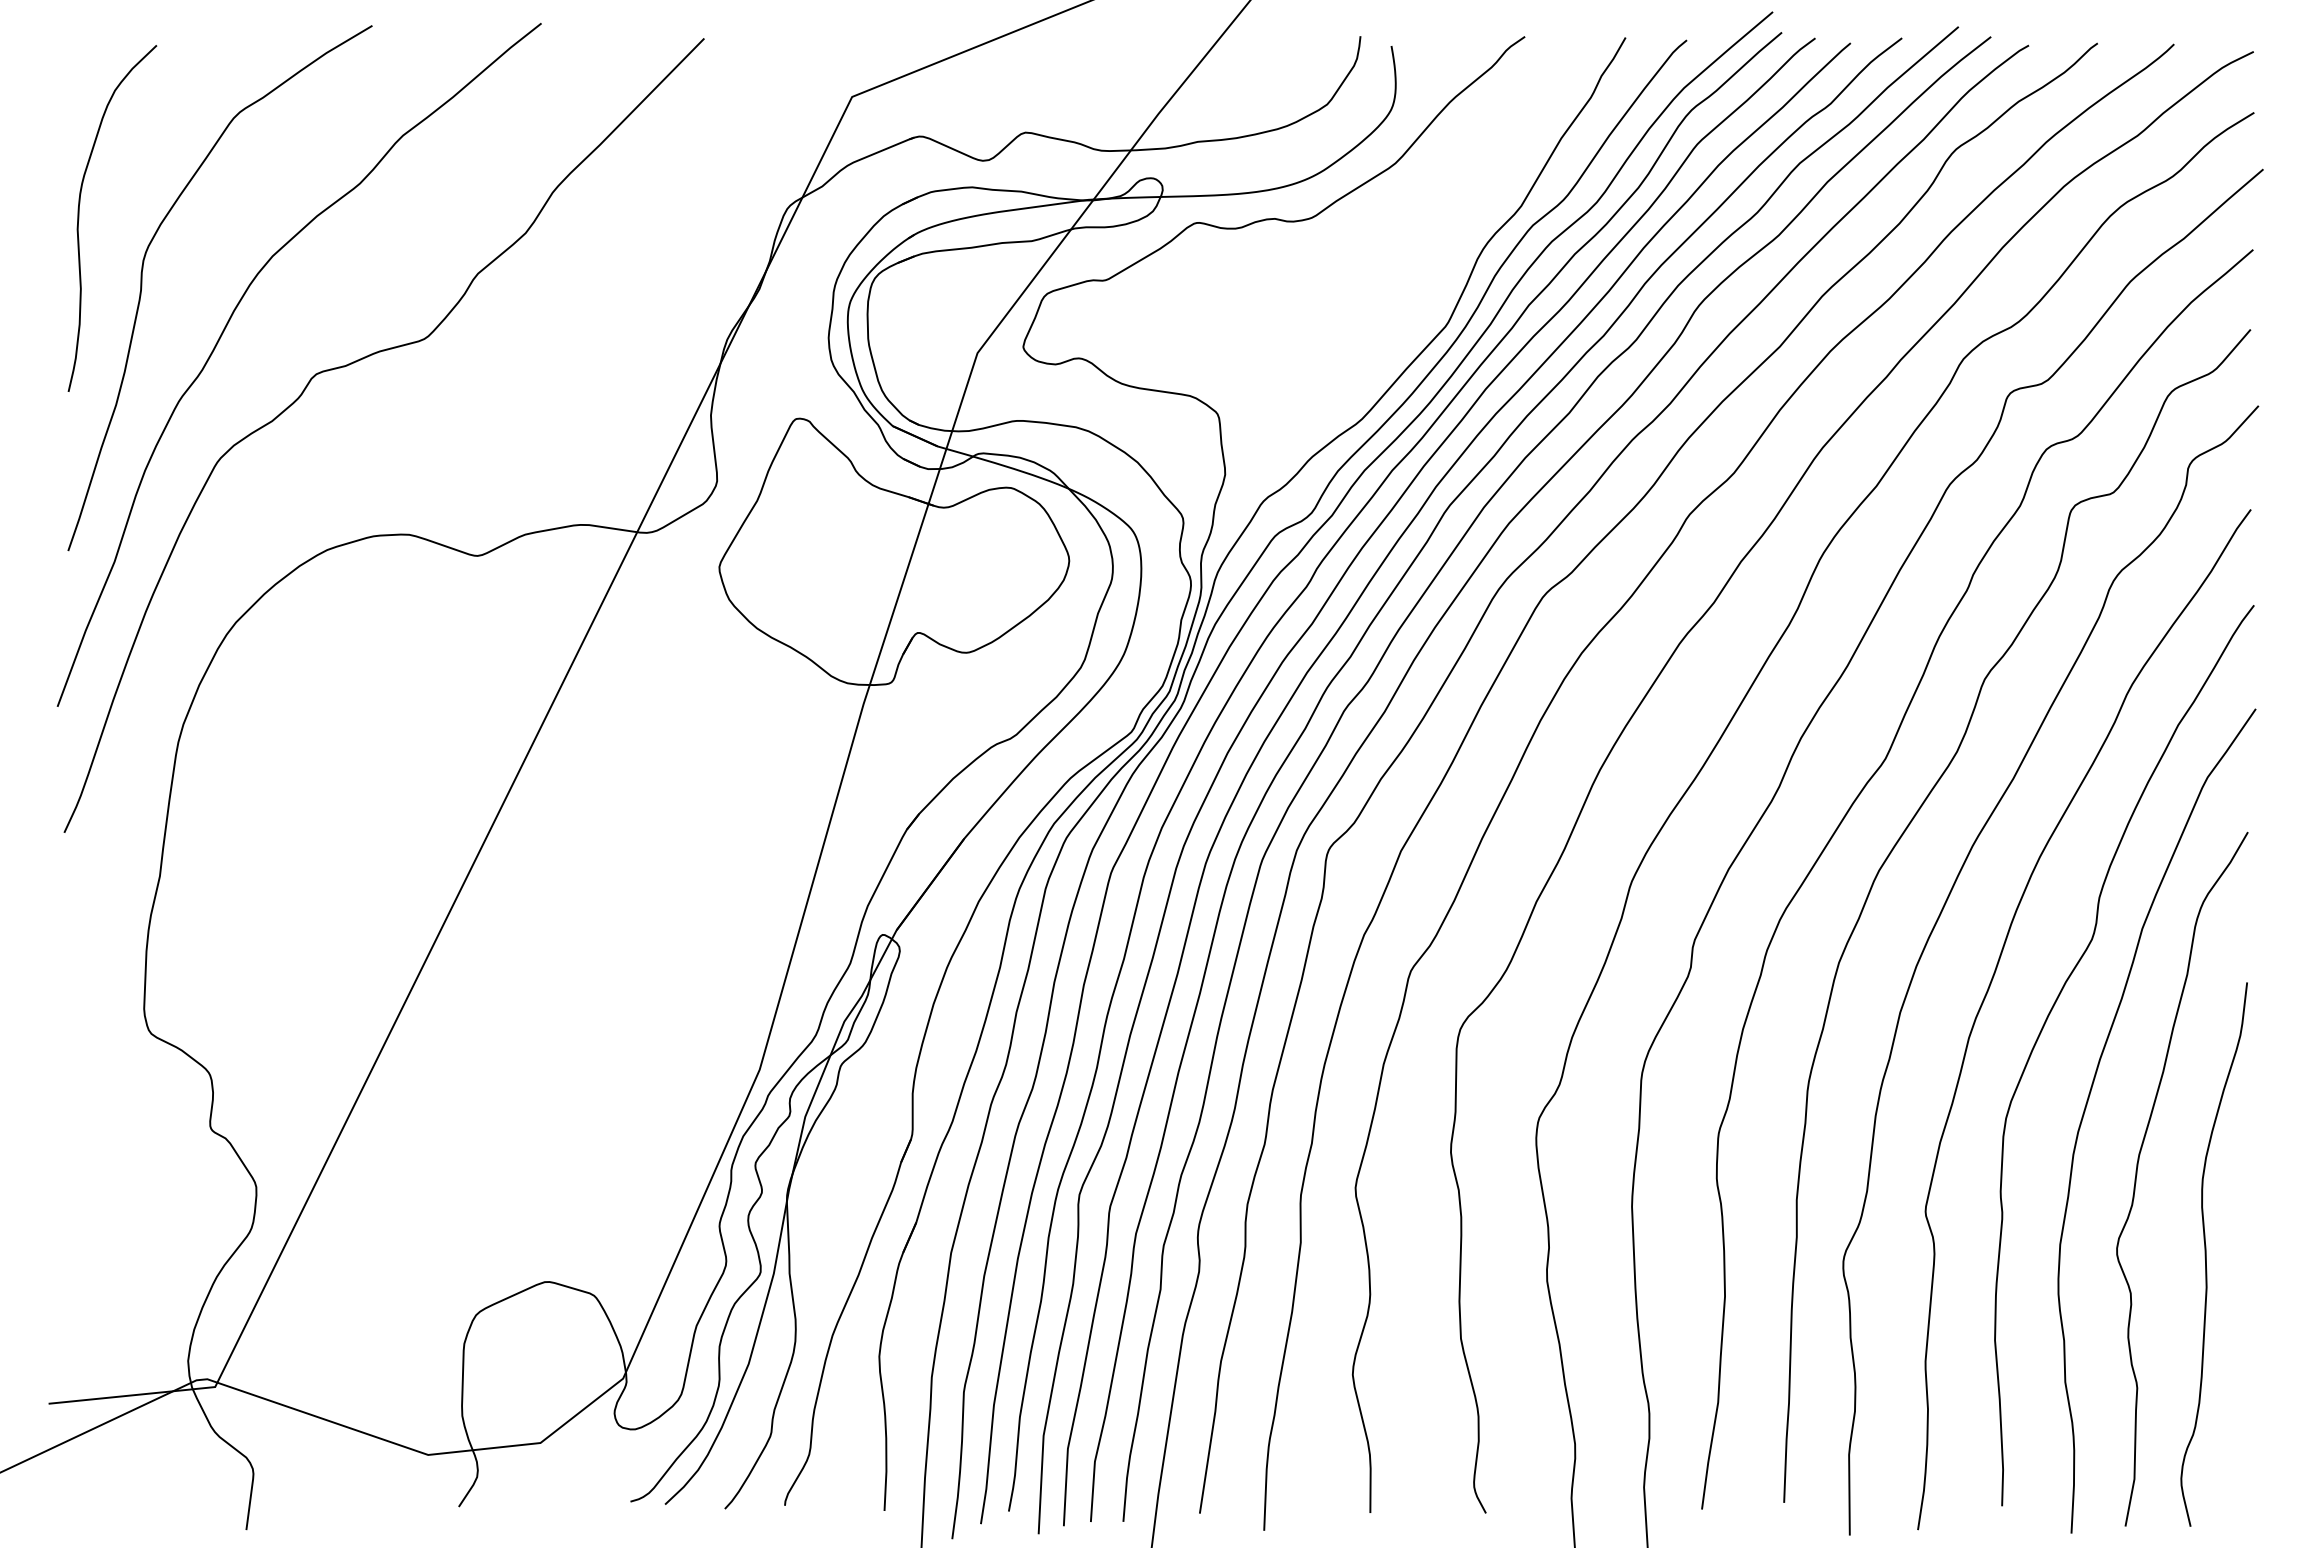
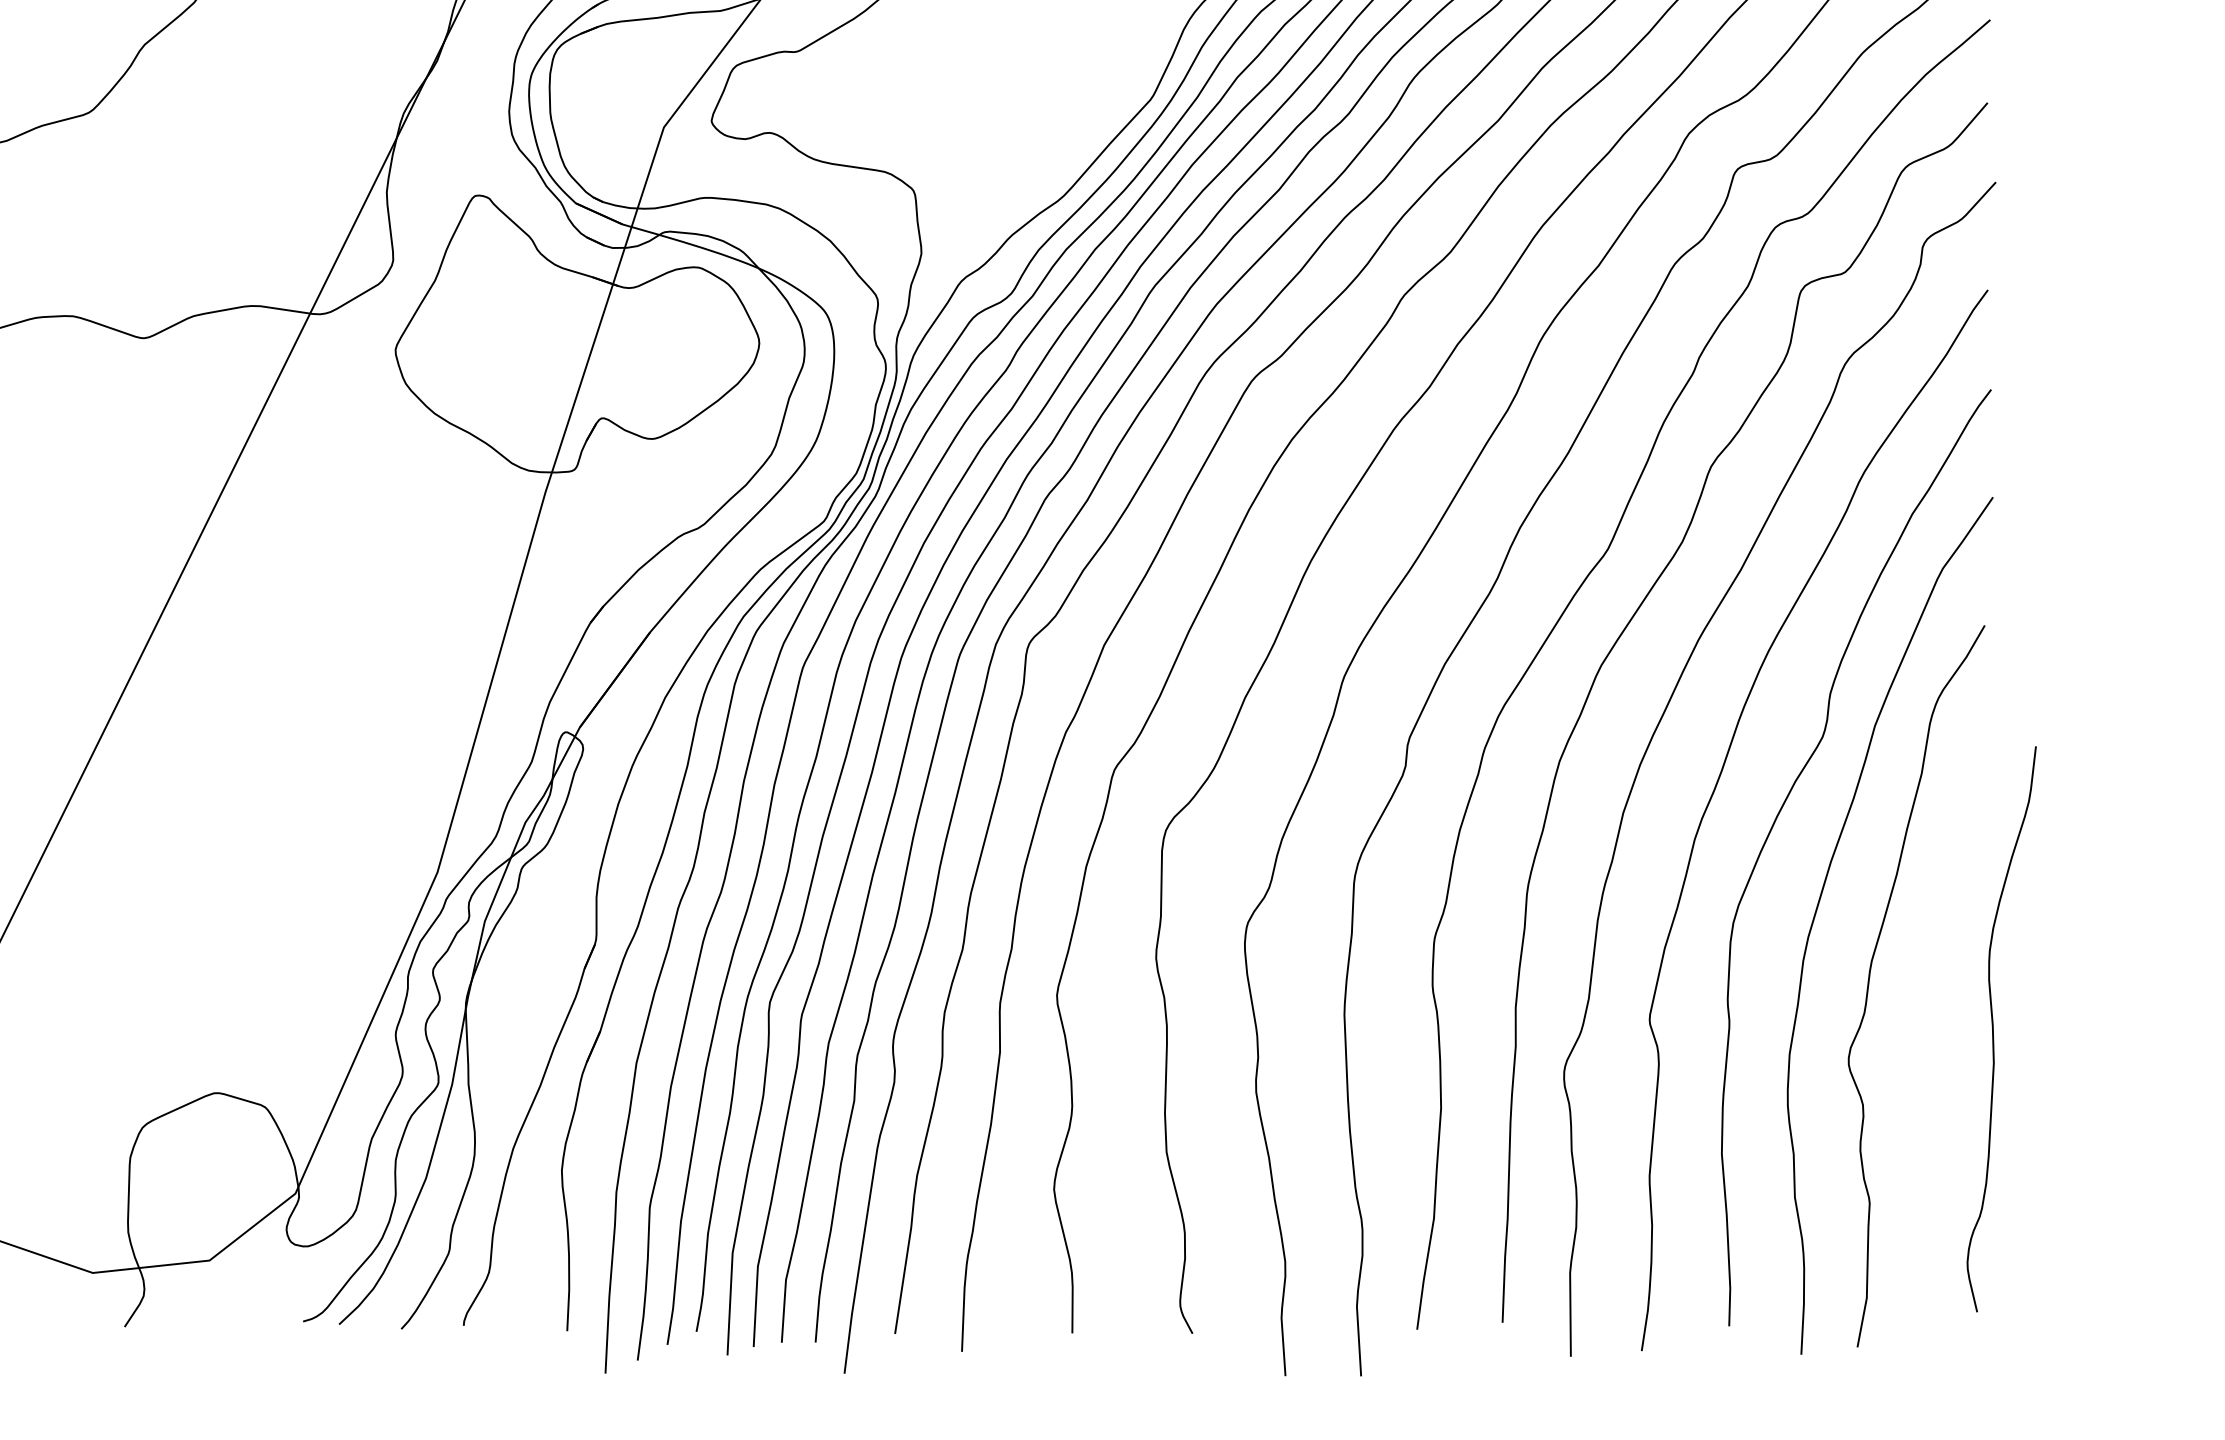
curve: (2206, 1254) -> (1993, 1029), moved

